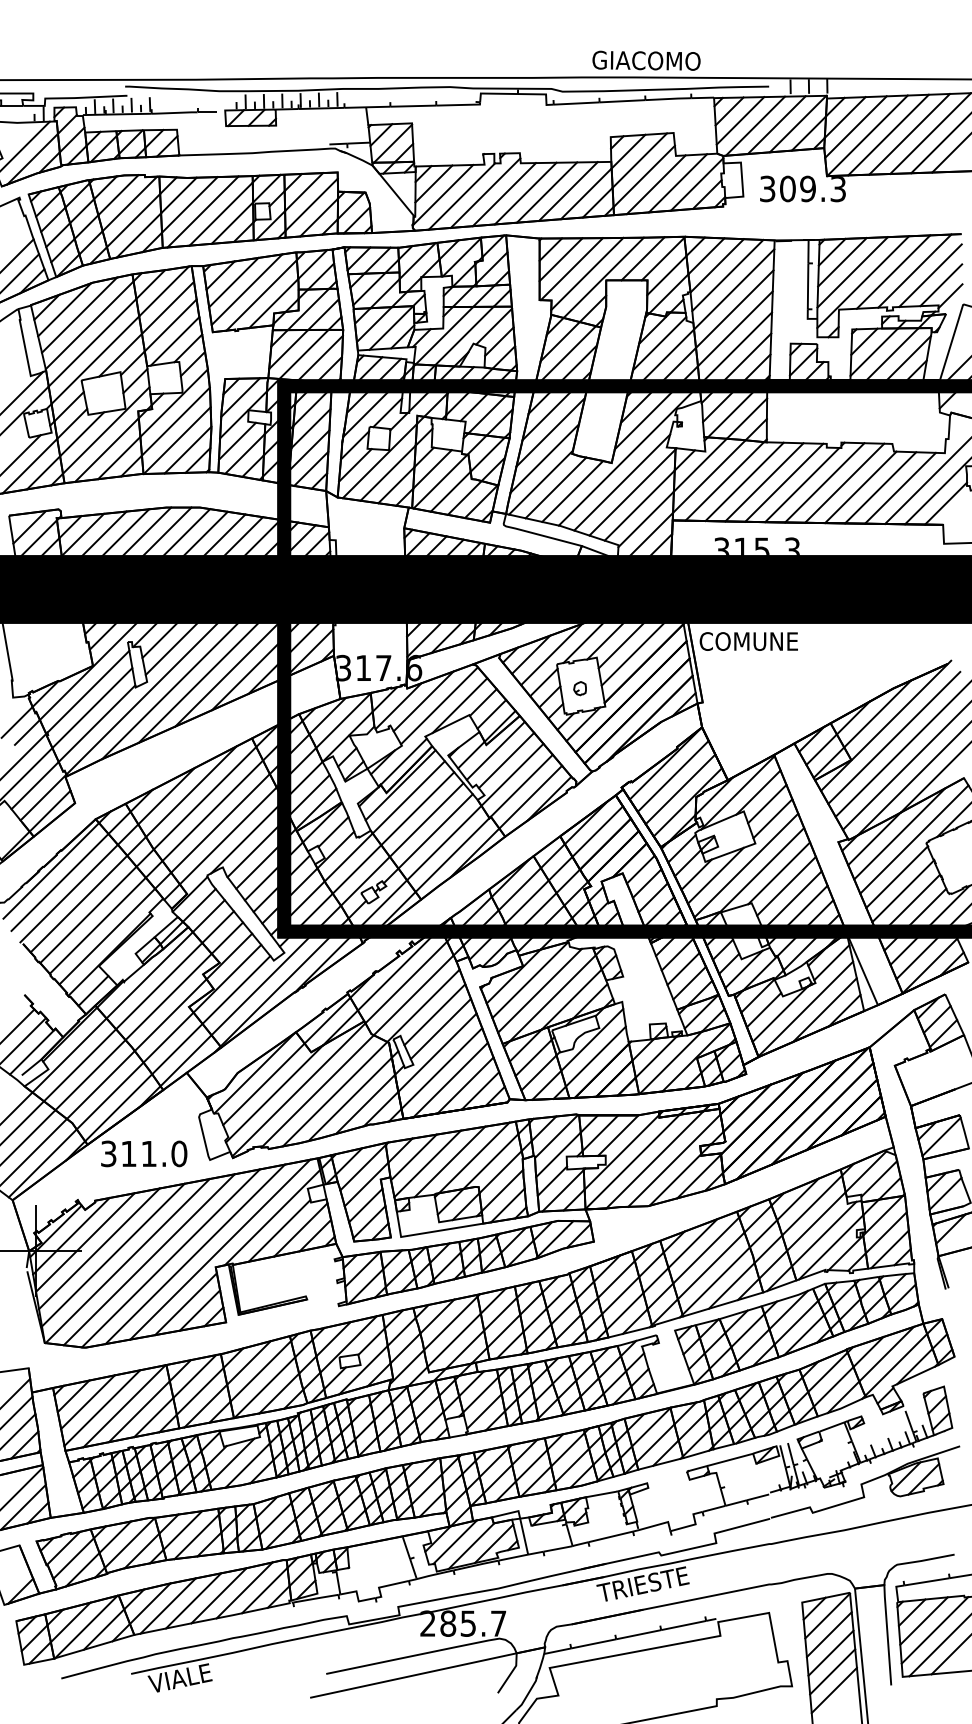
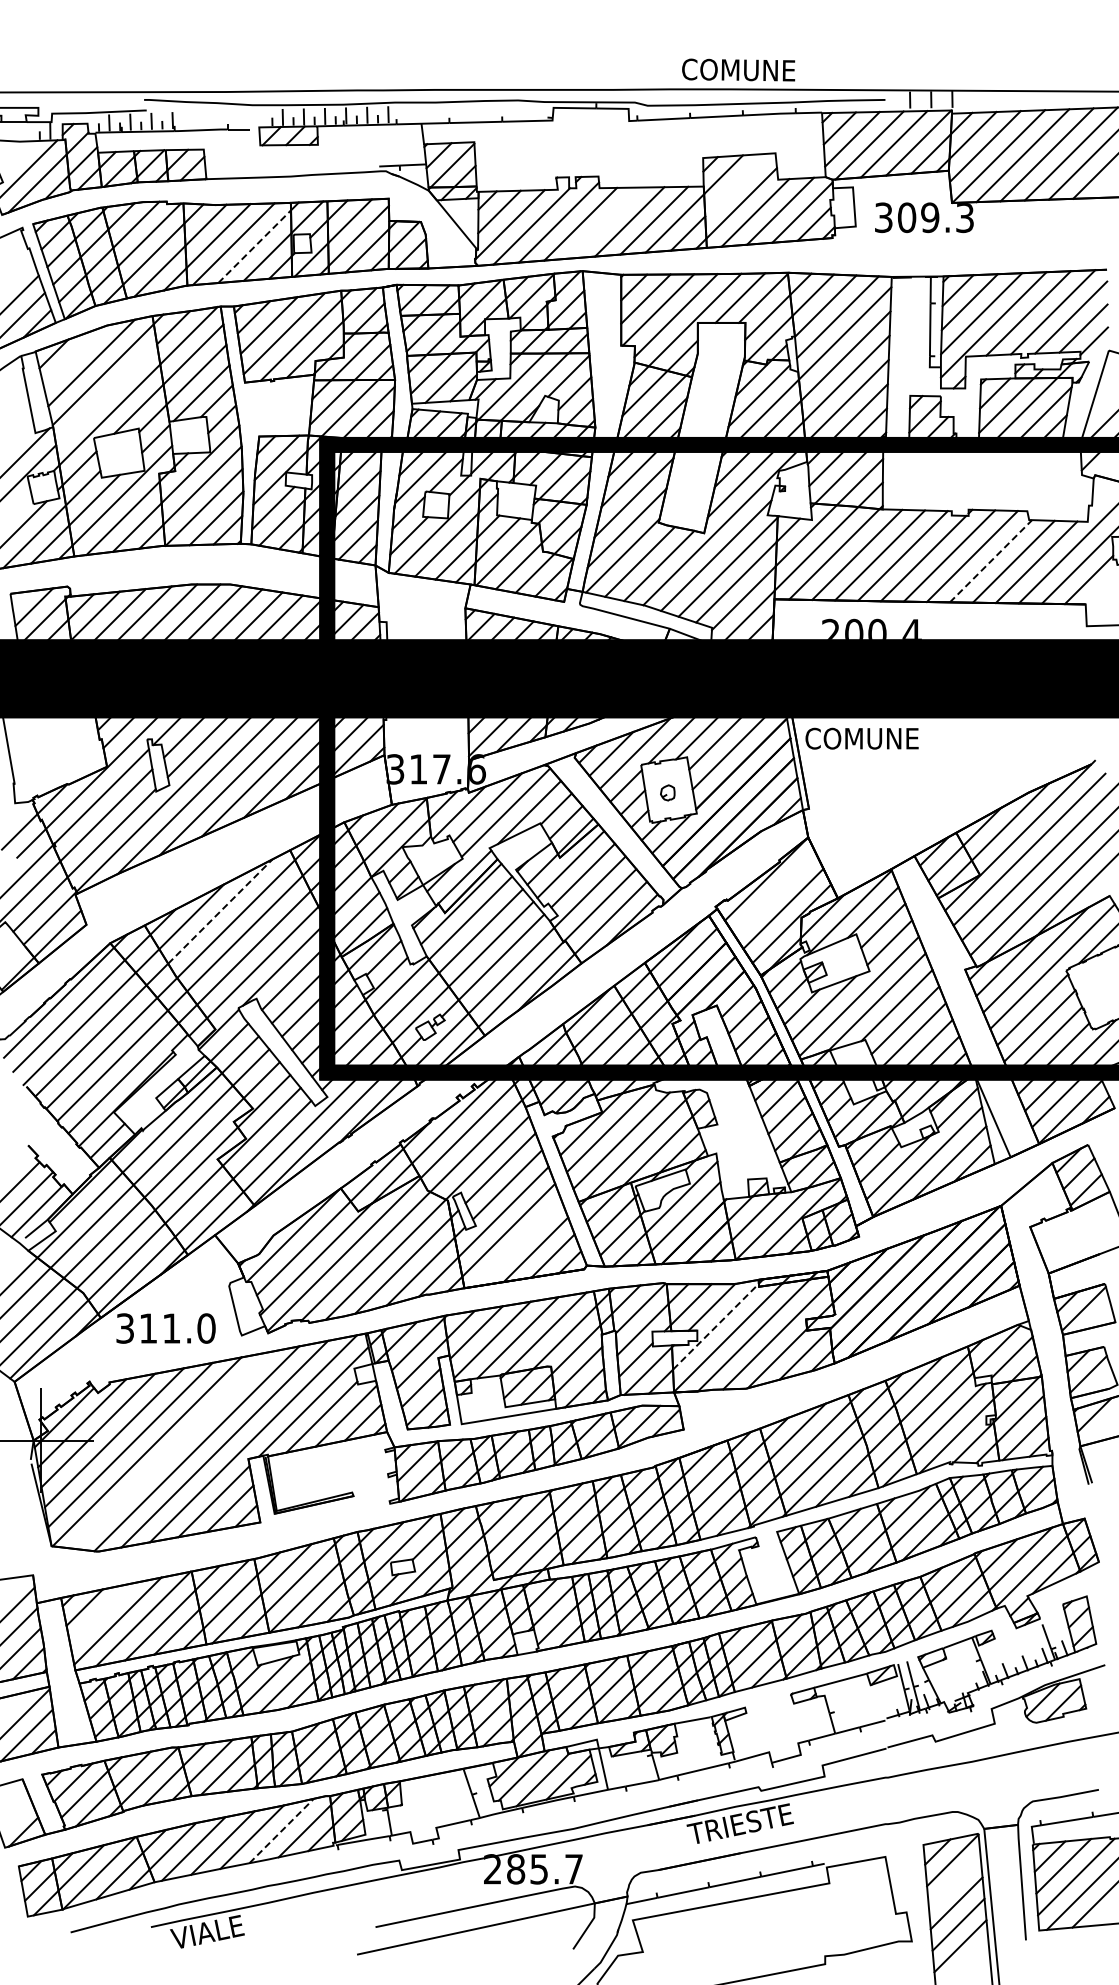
text: (650, 60) -> (748, 69), GIACOMO -> COMUNE
line: (639, 160) -> (736, 184), removed
line: (525, 193) -> (604, 222), removed
line: (221, 213) -> (255, 246), solid -> dashed
line: (64, 309) -> (74, 356), removed
line: (92, 342) -> (106, 394), removed
line: (861, 486) -> (991, 560), solid -> dashed
text: (757, 545) -> (871, 628), 315.3 -> 200.4
line: (672, 775) -> (774, 893), removed
line: (191, 791) -> (220, 911), solid -> dashed
line: (450, 1080) -> (518, 1243), removed
line: (622, 1152) -> (716, 1326), solid -> dashed
line: (148, 1258) -> (171, 1449), removed
line: (88, 1402) -> (101, 1614), removed
line: (244, 1589) -> (281, 1830), solid -> dashed
line: (829, 1634) -> (954, 1881), removed

